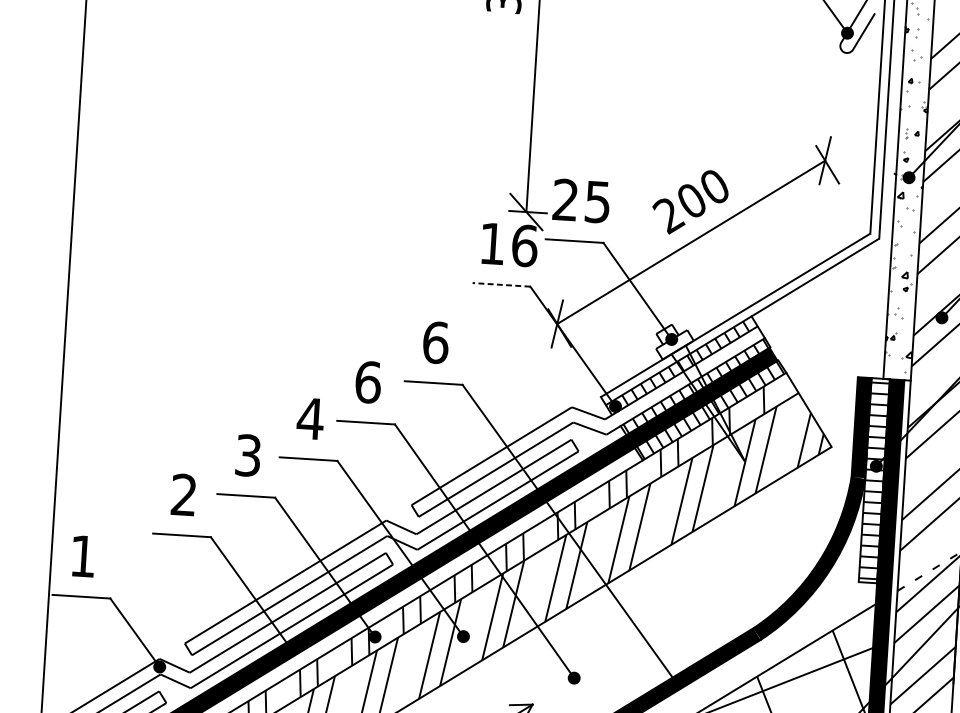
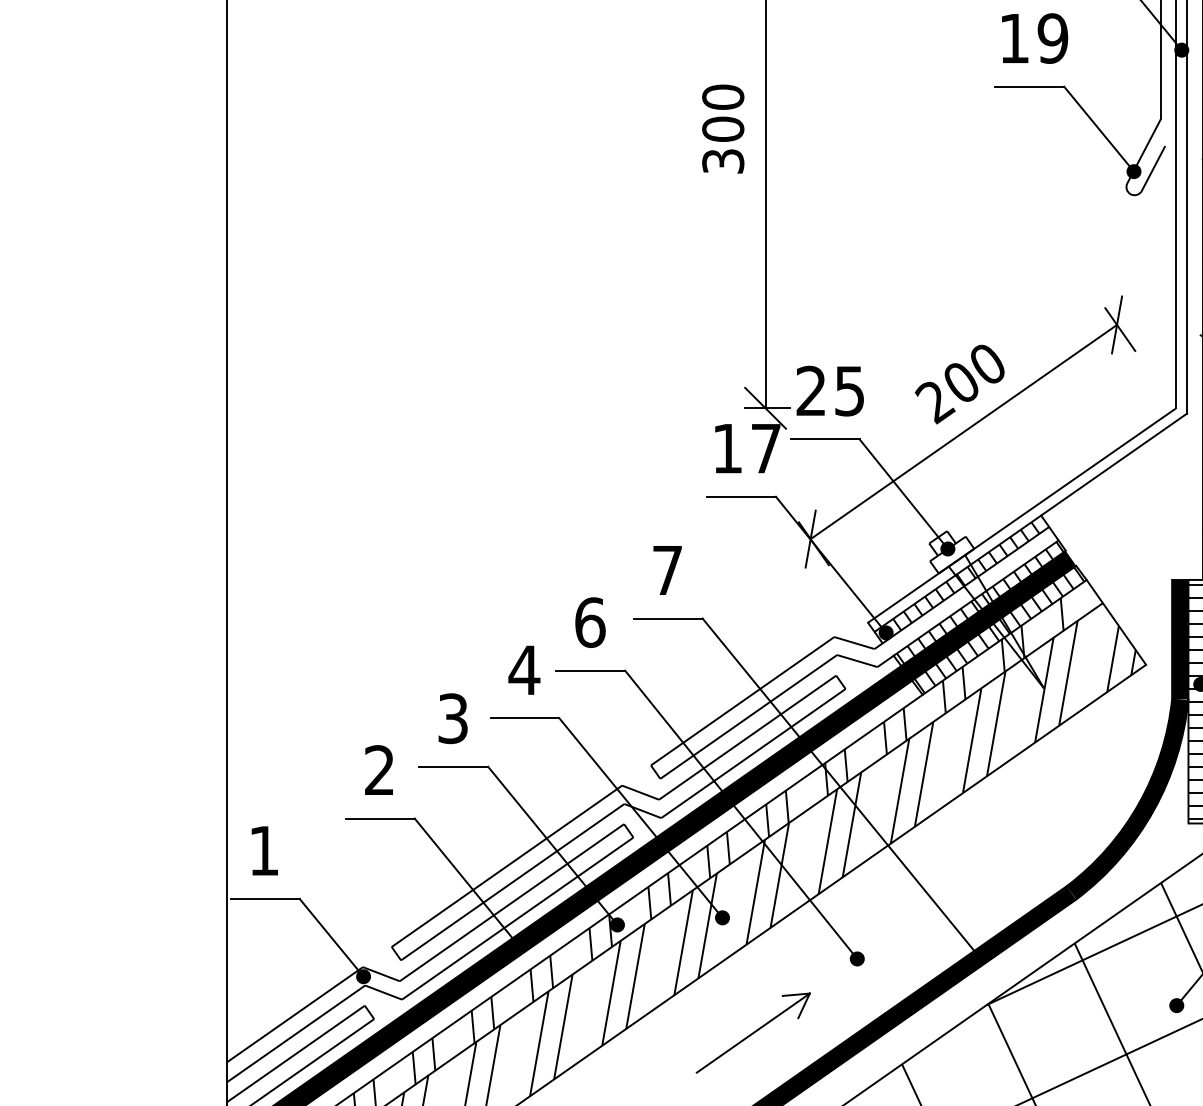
text: (525, 245) -> (766, 448), 16 -> 17
line: (500, 284) -> (740, 496), dashed -> solid
text: (435, 342) -> (667, 570), 6 -> 7

